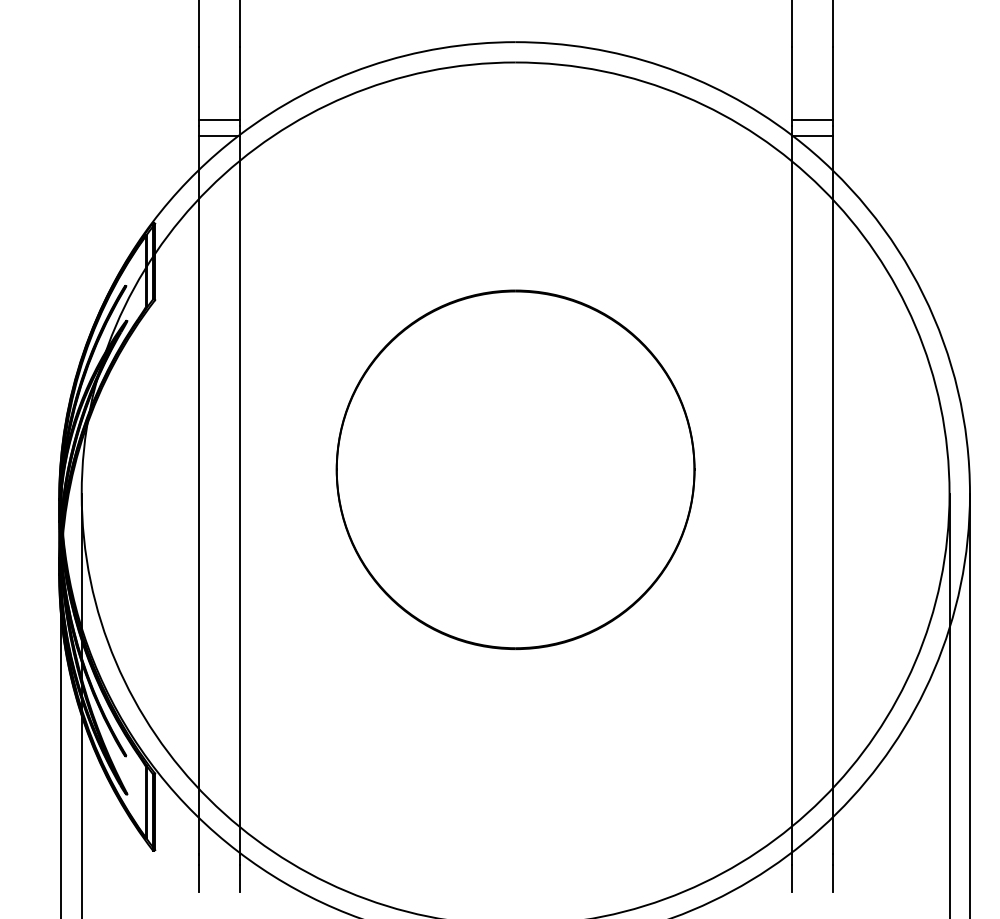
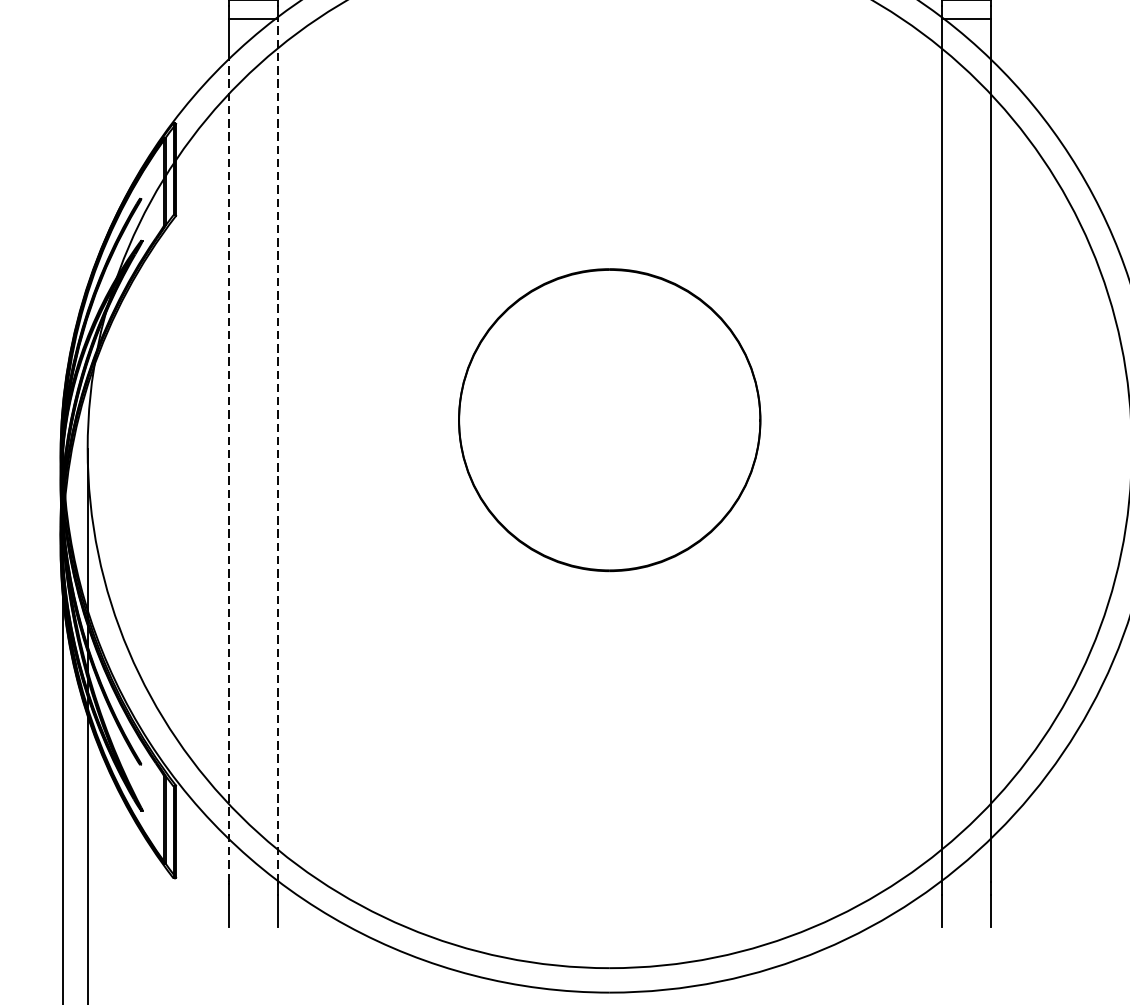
part: (515, 469) -> (609, 419), size x0.7
line: (239, 495) -> (277, 450), solid -> dashed
line: (198, 511) -> (228, 470), solid -> dashed

